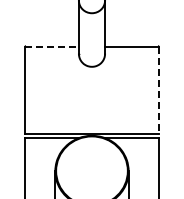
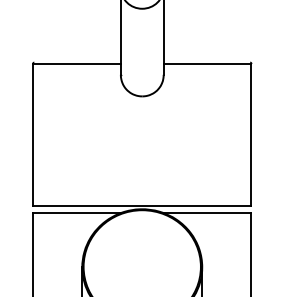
line: (52, 46) -> (77, 63), dashed -> solid
line: (158, 90) -> (251, 135), dashed -> solid

